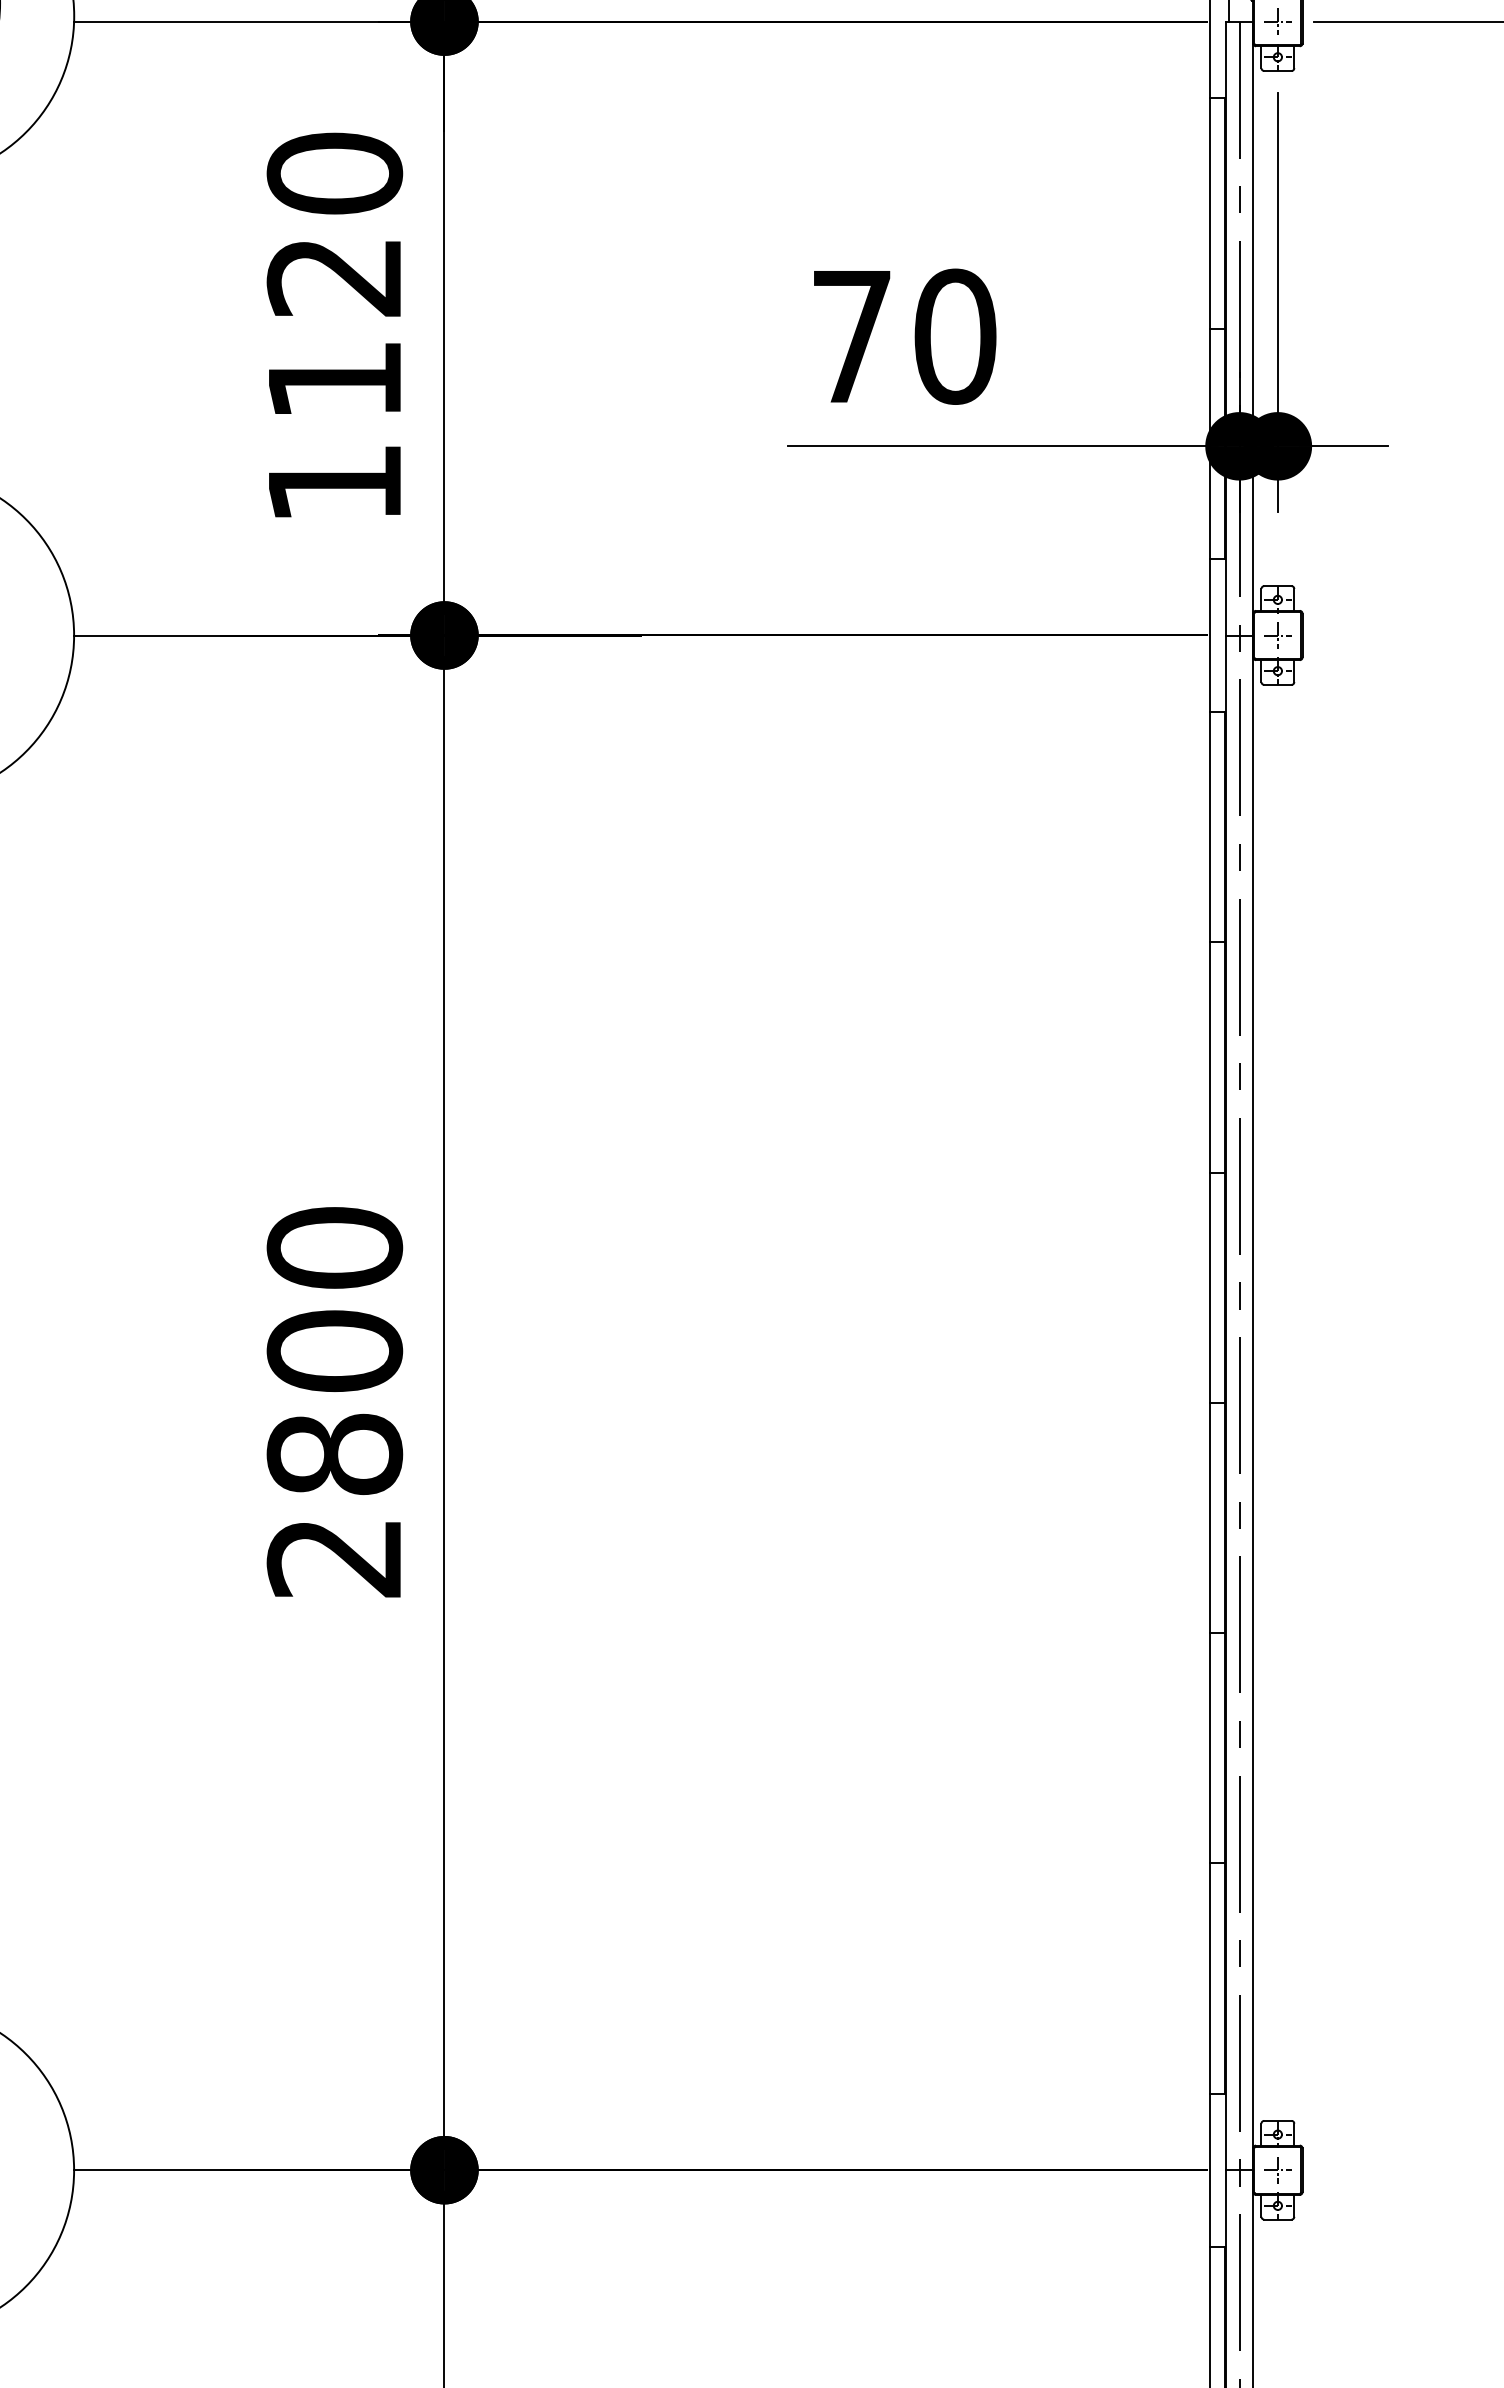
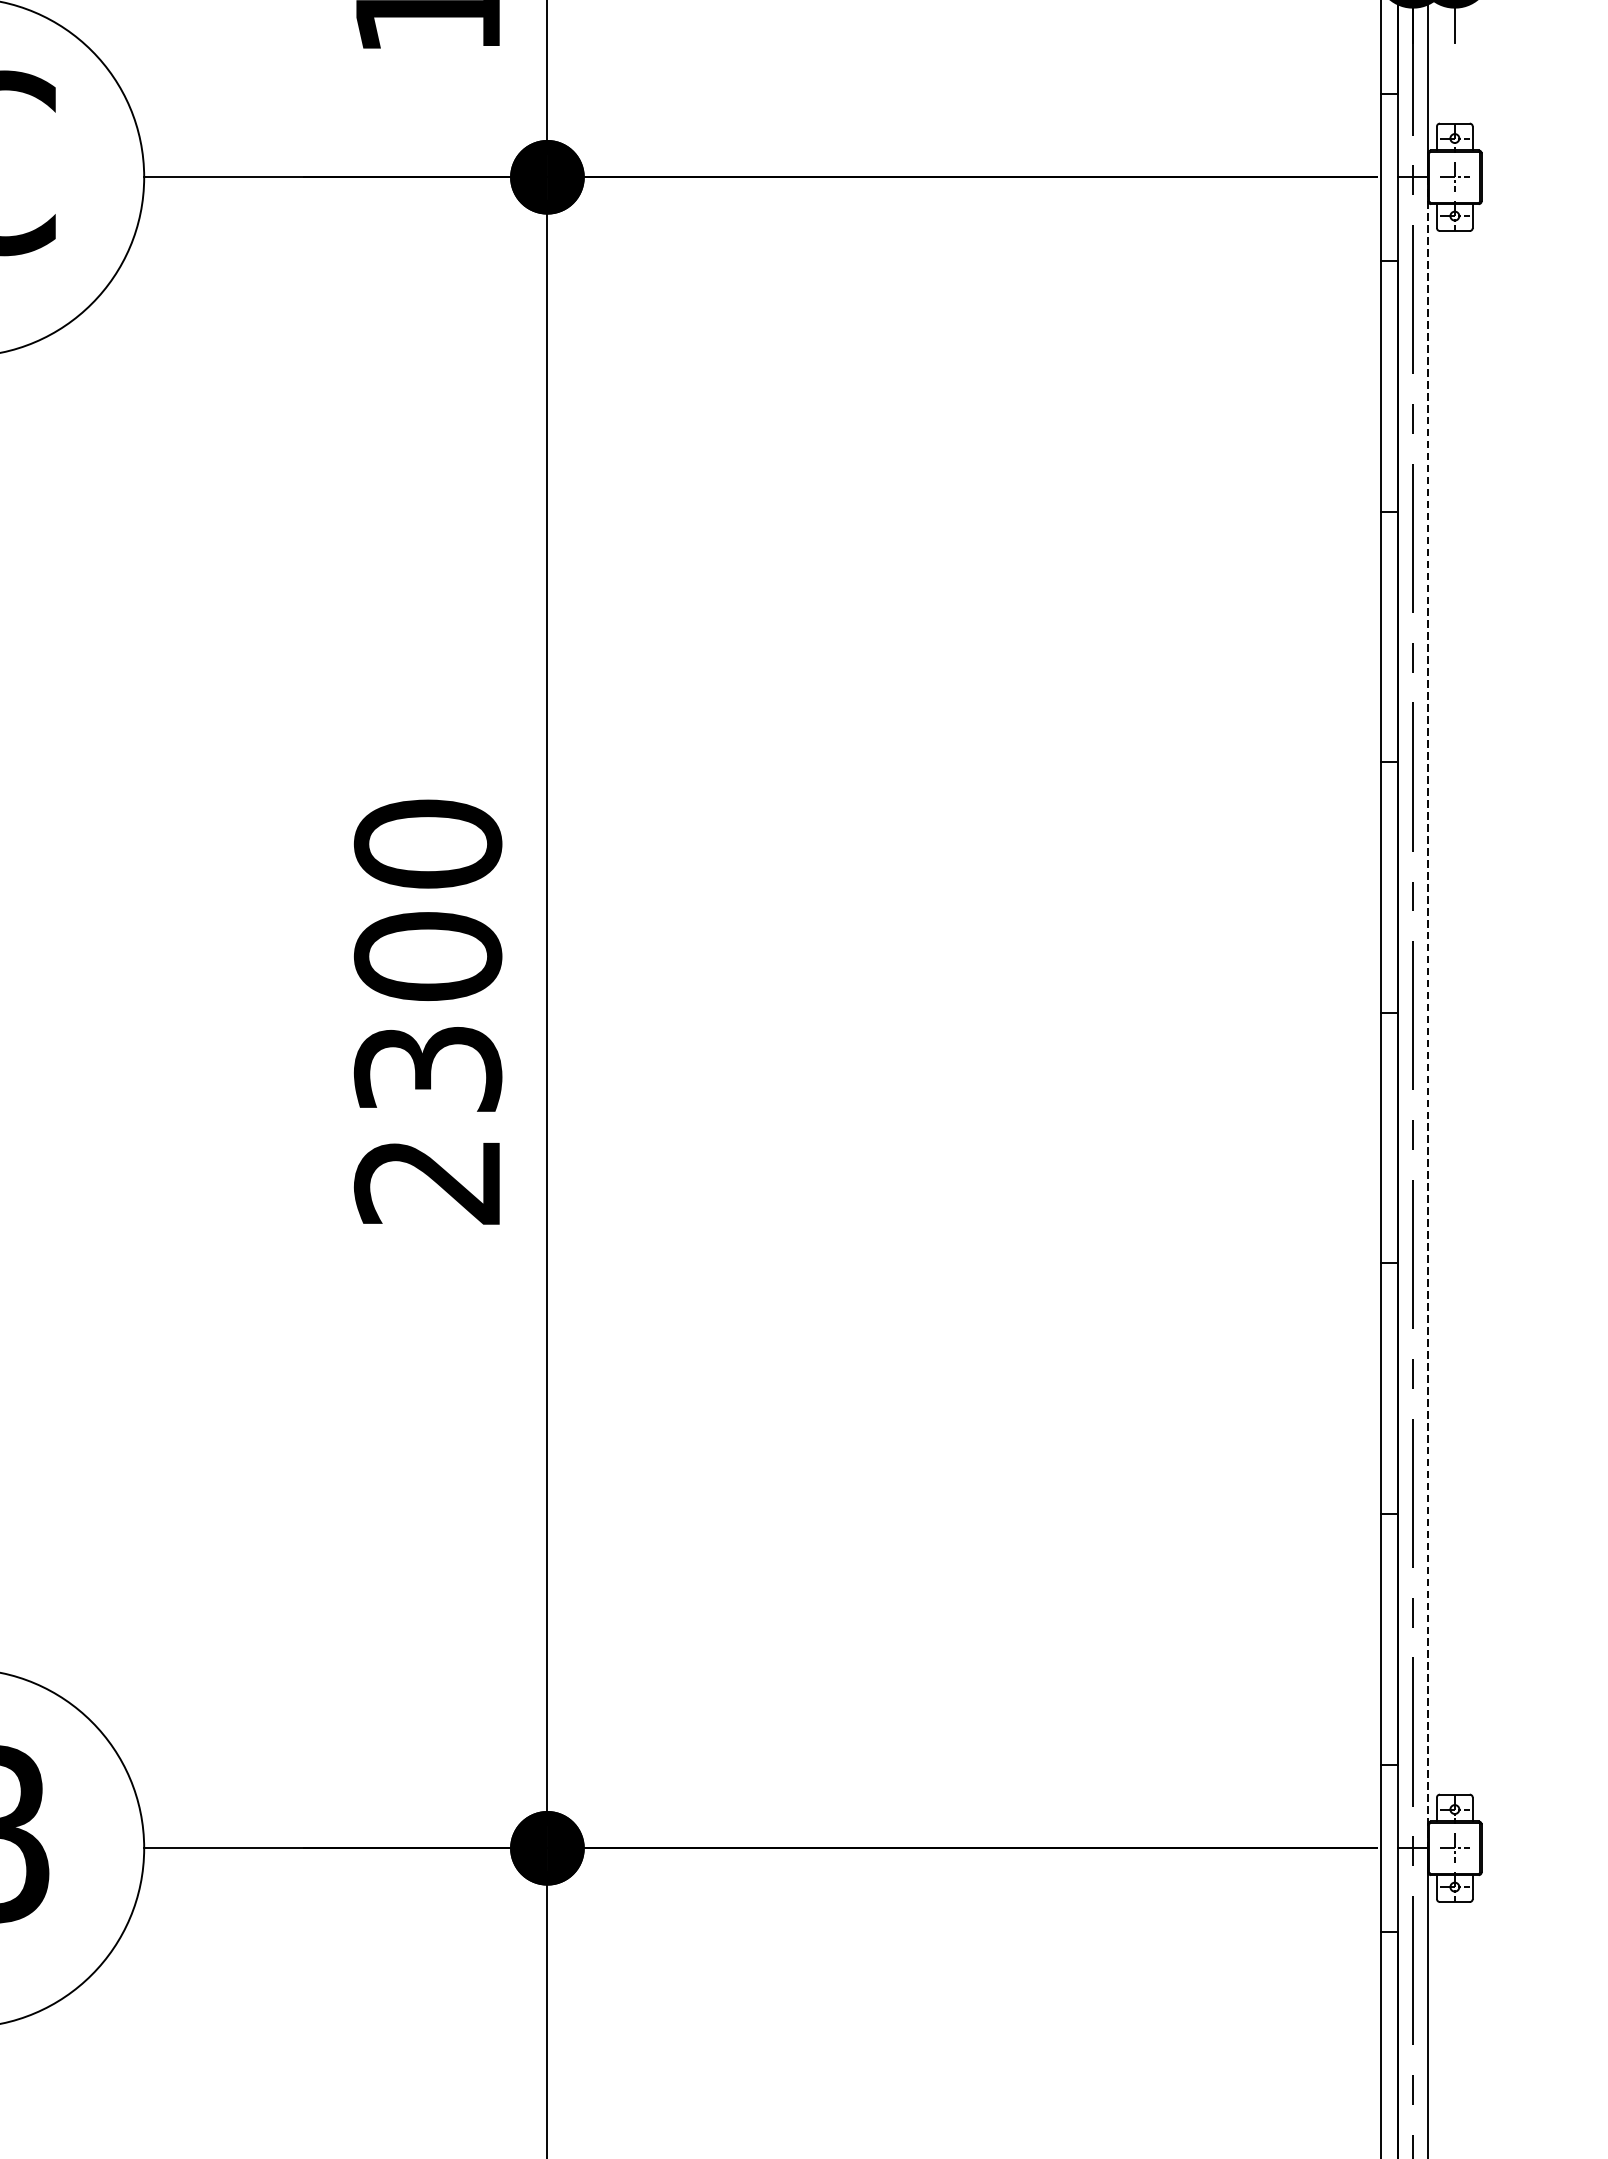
line: (1253, 1403) -> (1428, 1013), solid -> dashed
text: (334, 1454) -> (427, 1069), 2800 -> 2300

